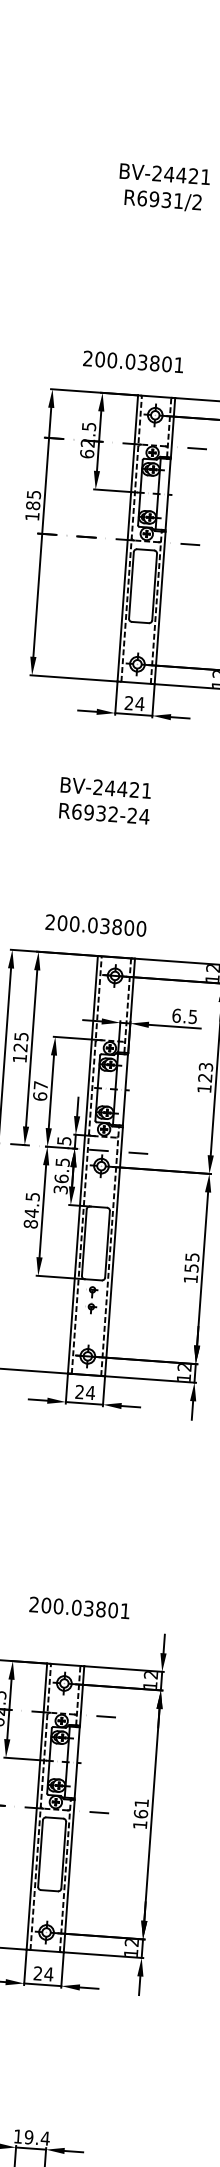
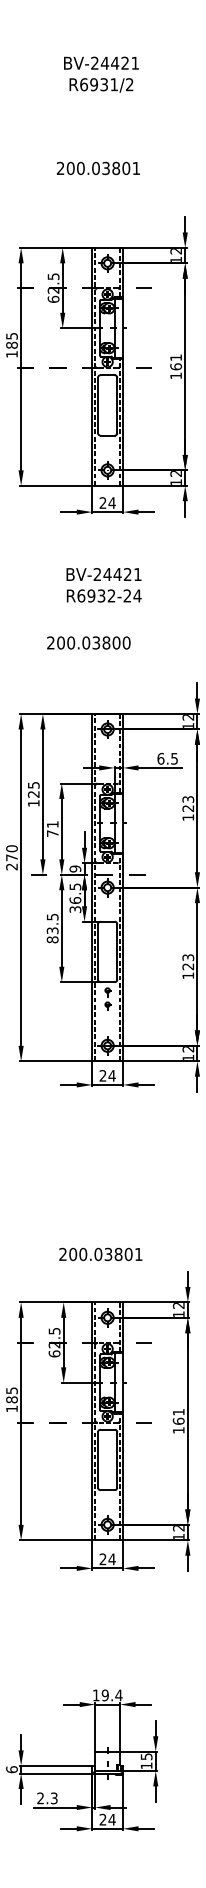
text: (132, 361) -> (97, 168), moved
text: (104, 801) -> (103, 585), moved
text: (95, 924) -> (88, 642), moved
text: (40, 1091) -> (52, 829), 67 -> 71
text: (64, 1140) -> (75, 868), 5 -> 9
text: (31, 1212) -> (52, 930), 84.5 -> 83.5
text: (192, 1263) -> (188, 962), 155 -> 123
text: (79, 1607) -> (100, 1254), moved

